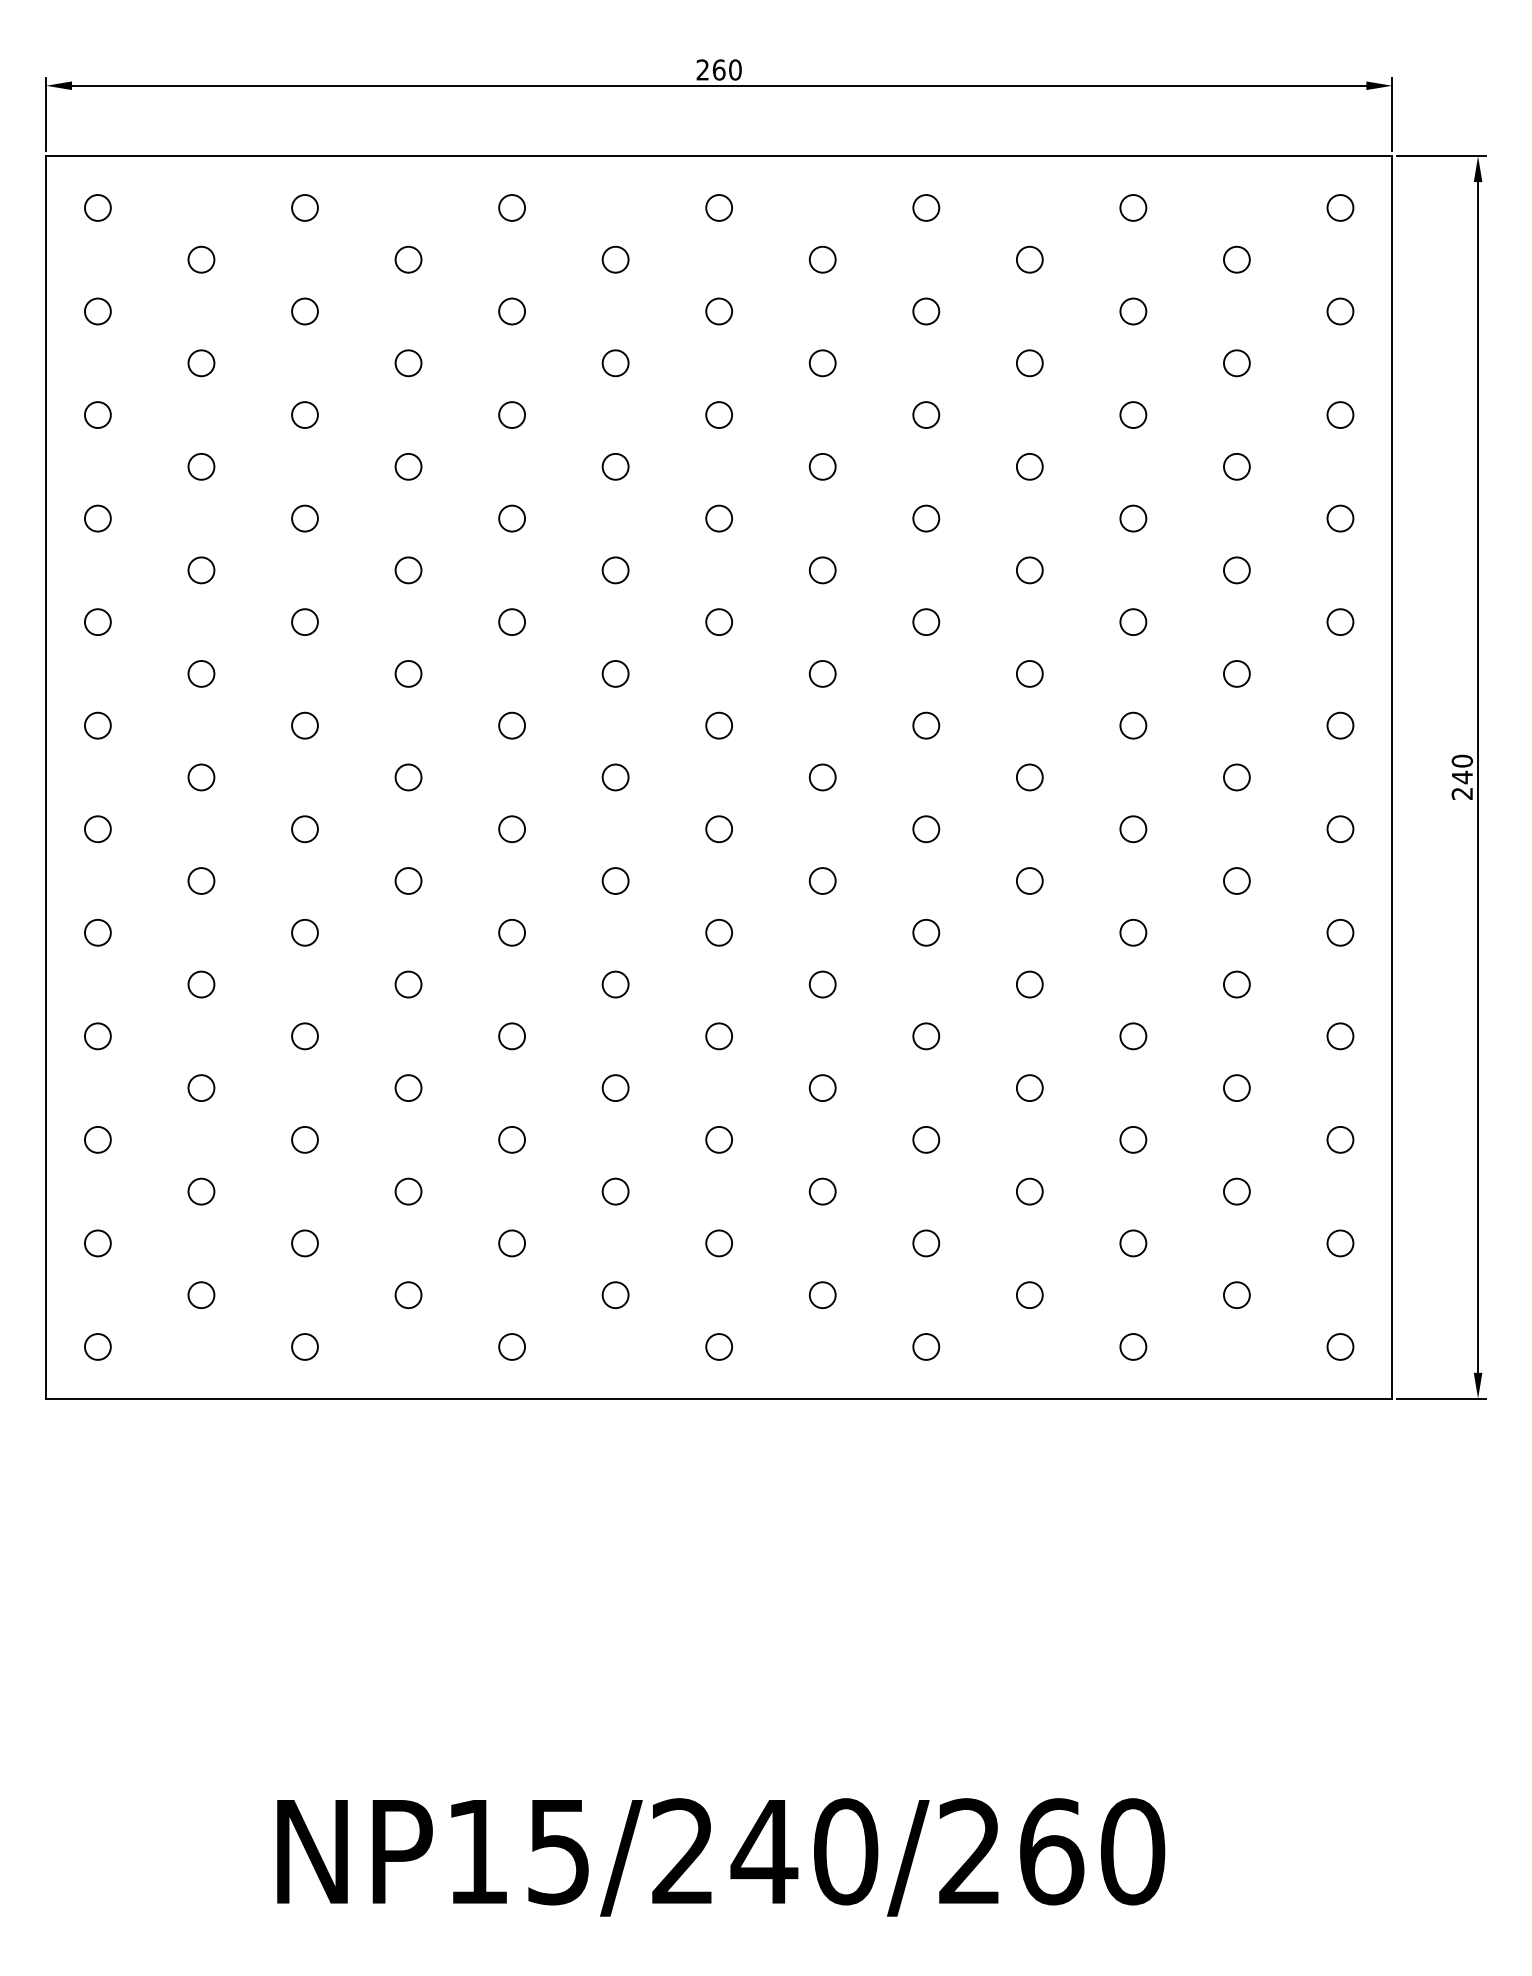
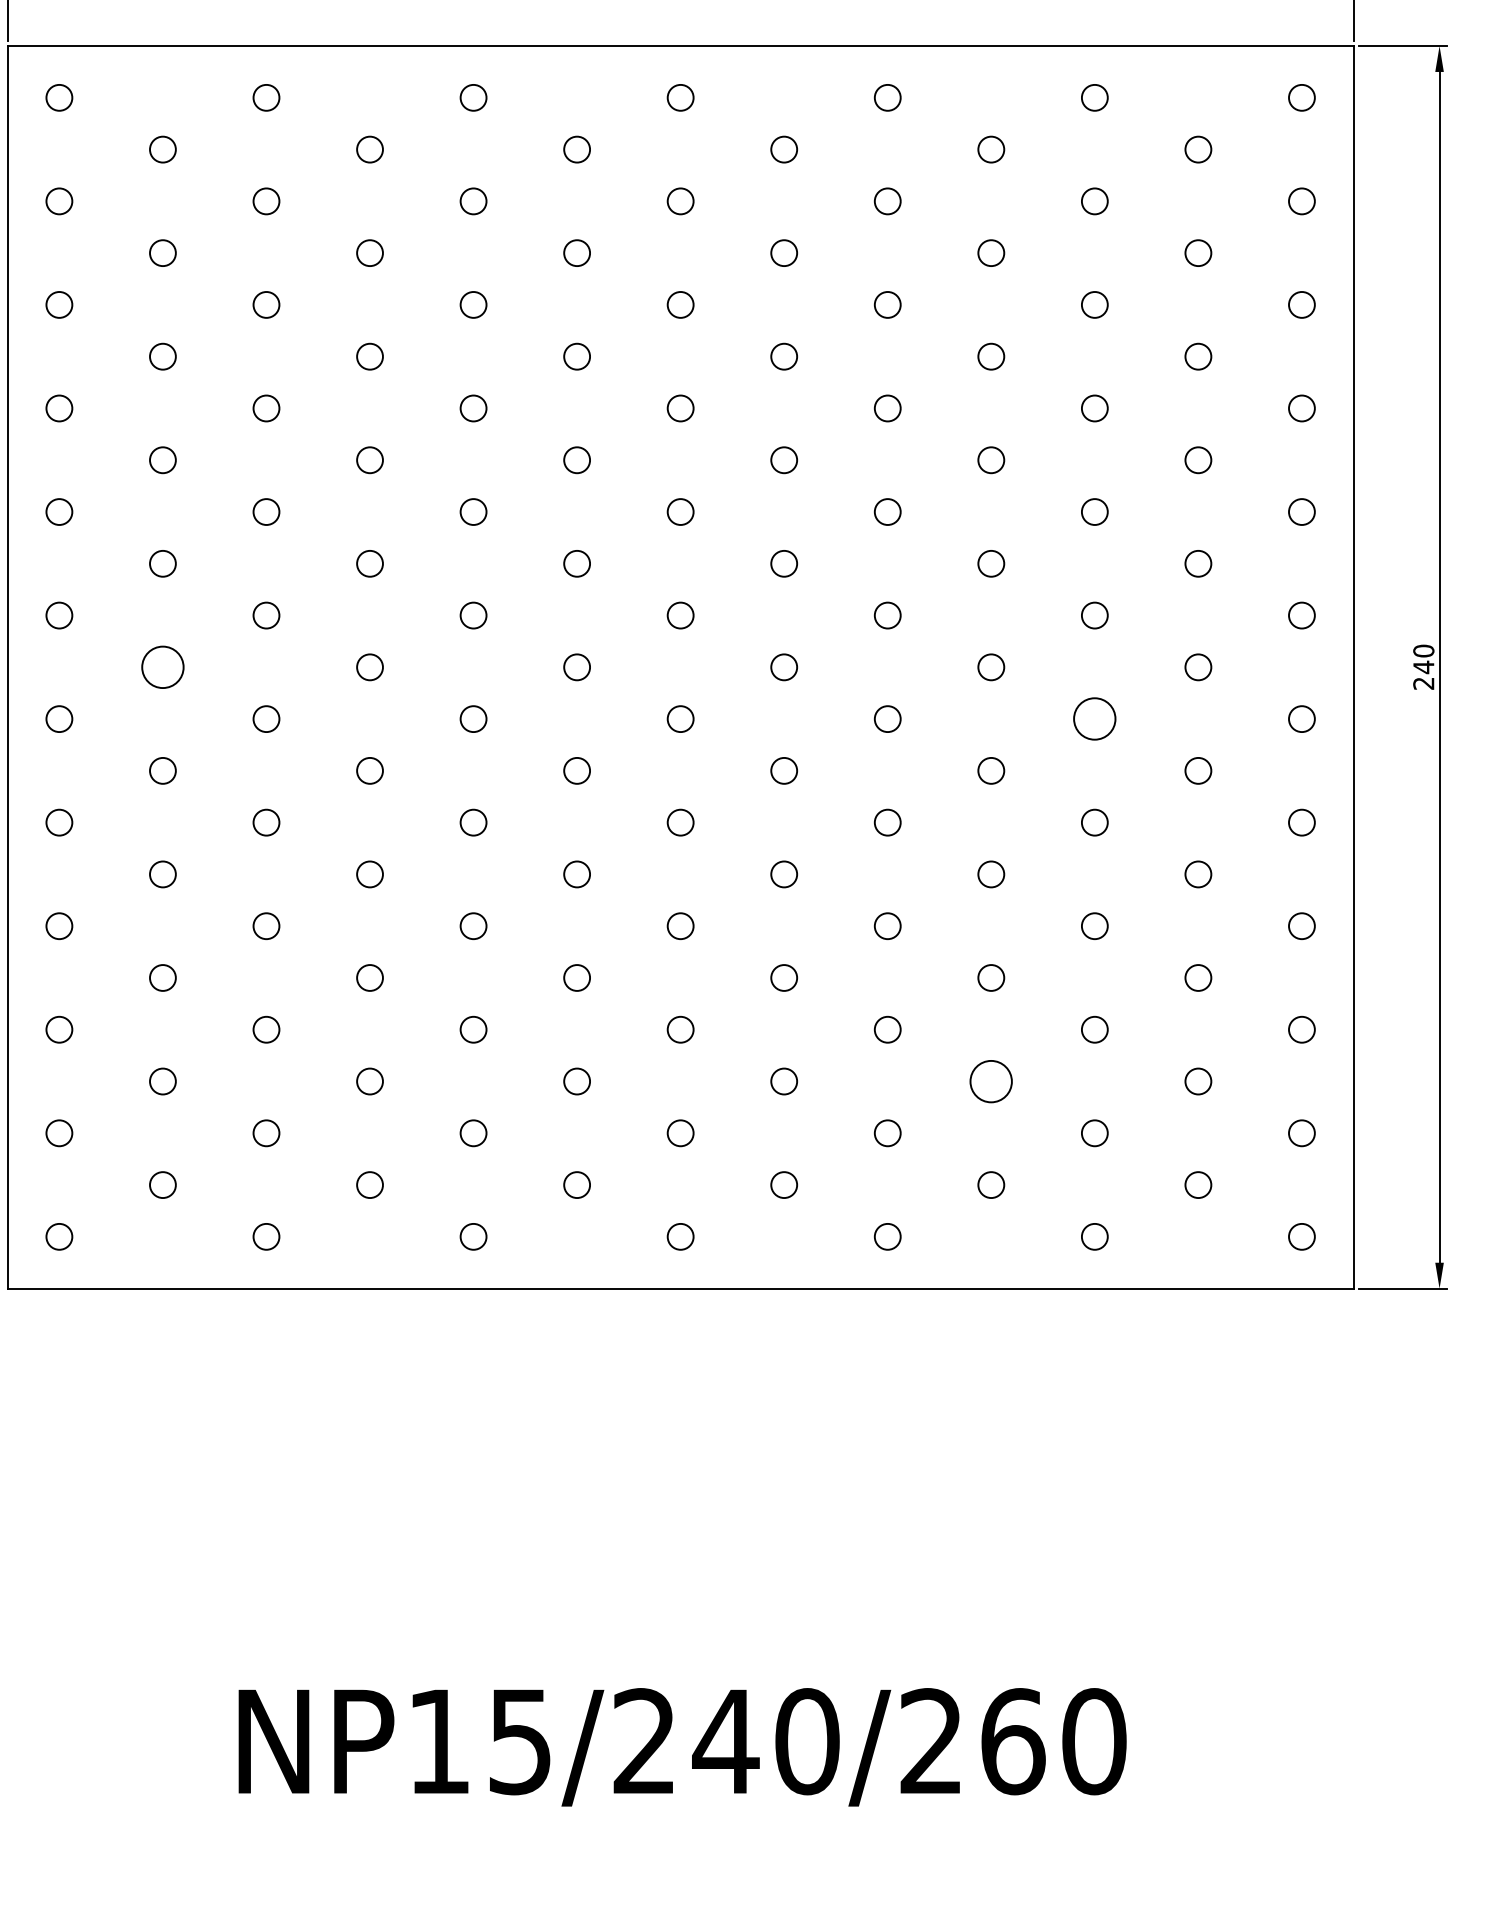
circle: (201, 777) -> (162, 667), size x1.6
circle: (1133, 829) -> (1094, 719), size x1.6
circle: (1029, 1191) -> (990, 1081), size x1.6

